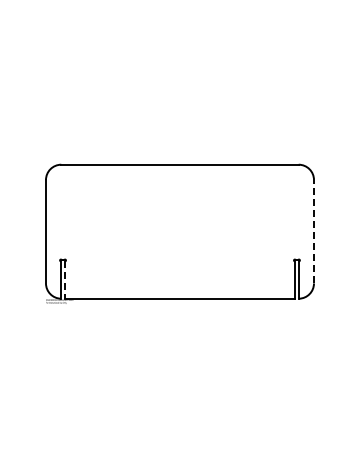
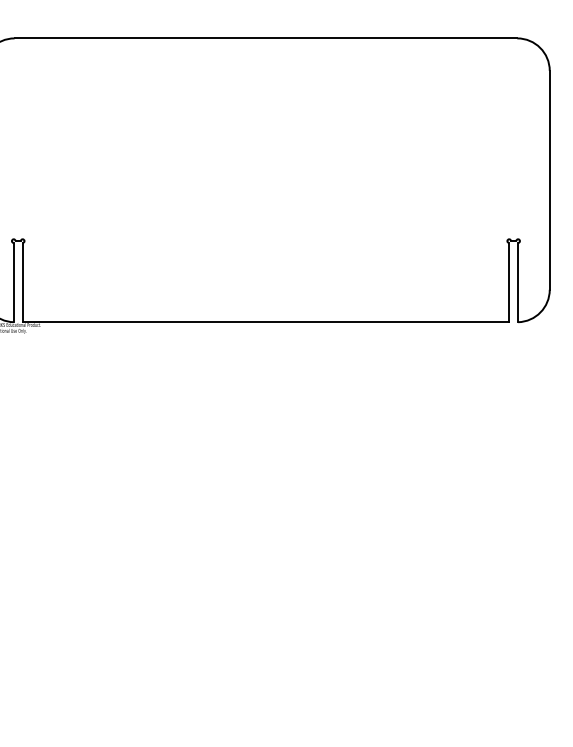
line: (314, 231) -> (550, 179), dashed -> solid
line: (65, 280) -> (23, 283), dashed -> solid

